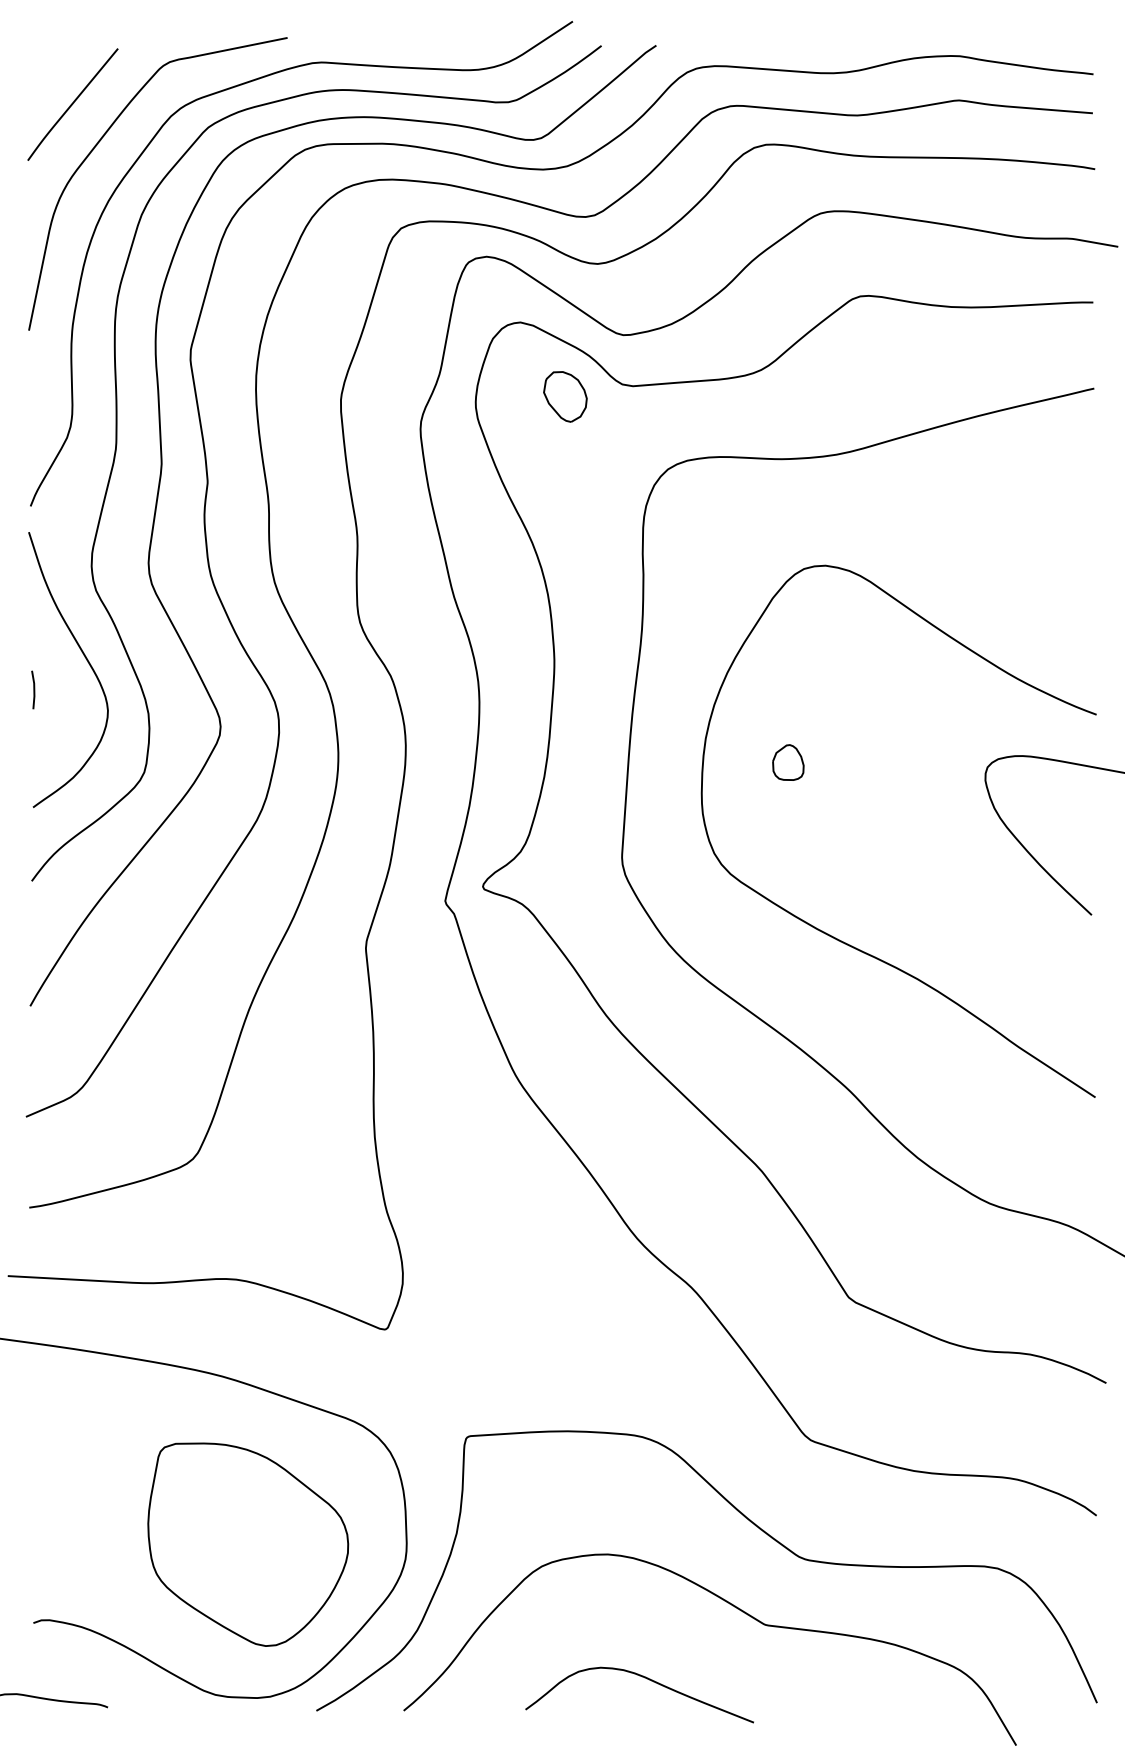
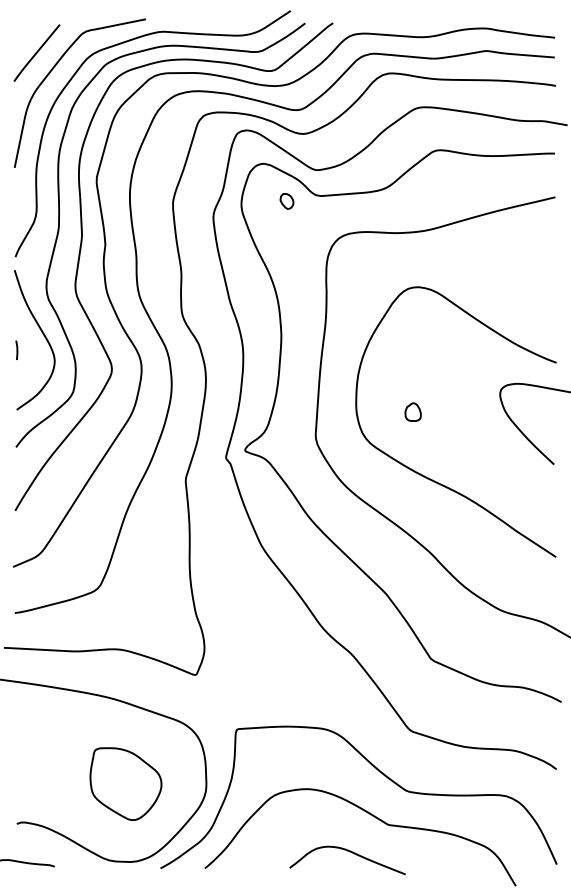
part: (564, 396) -> (286, 201), size x0.6
part: (787, 761) -> (412, 411), moved
part: (247, 1543) -> (125, 783), size x0.7
curve: (643, 1679) -> (349, 852), moved

